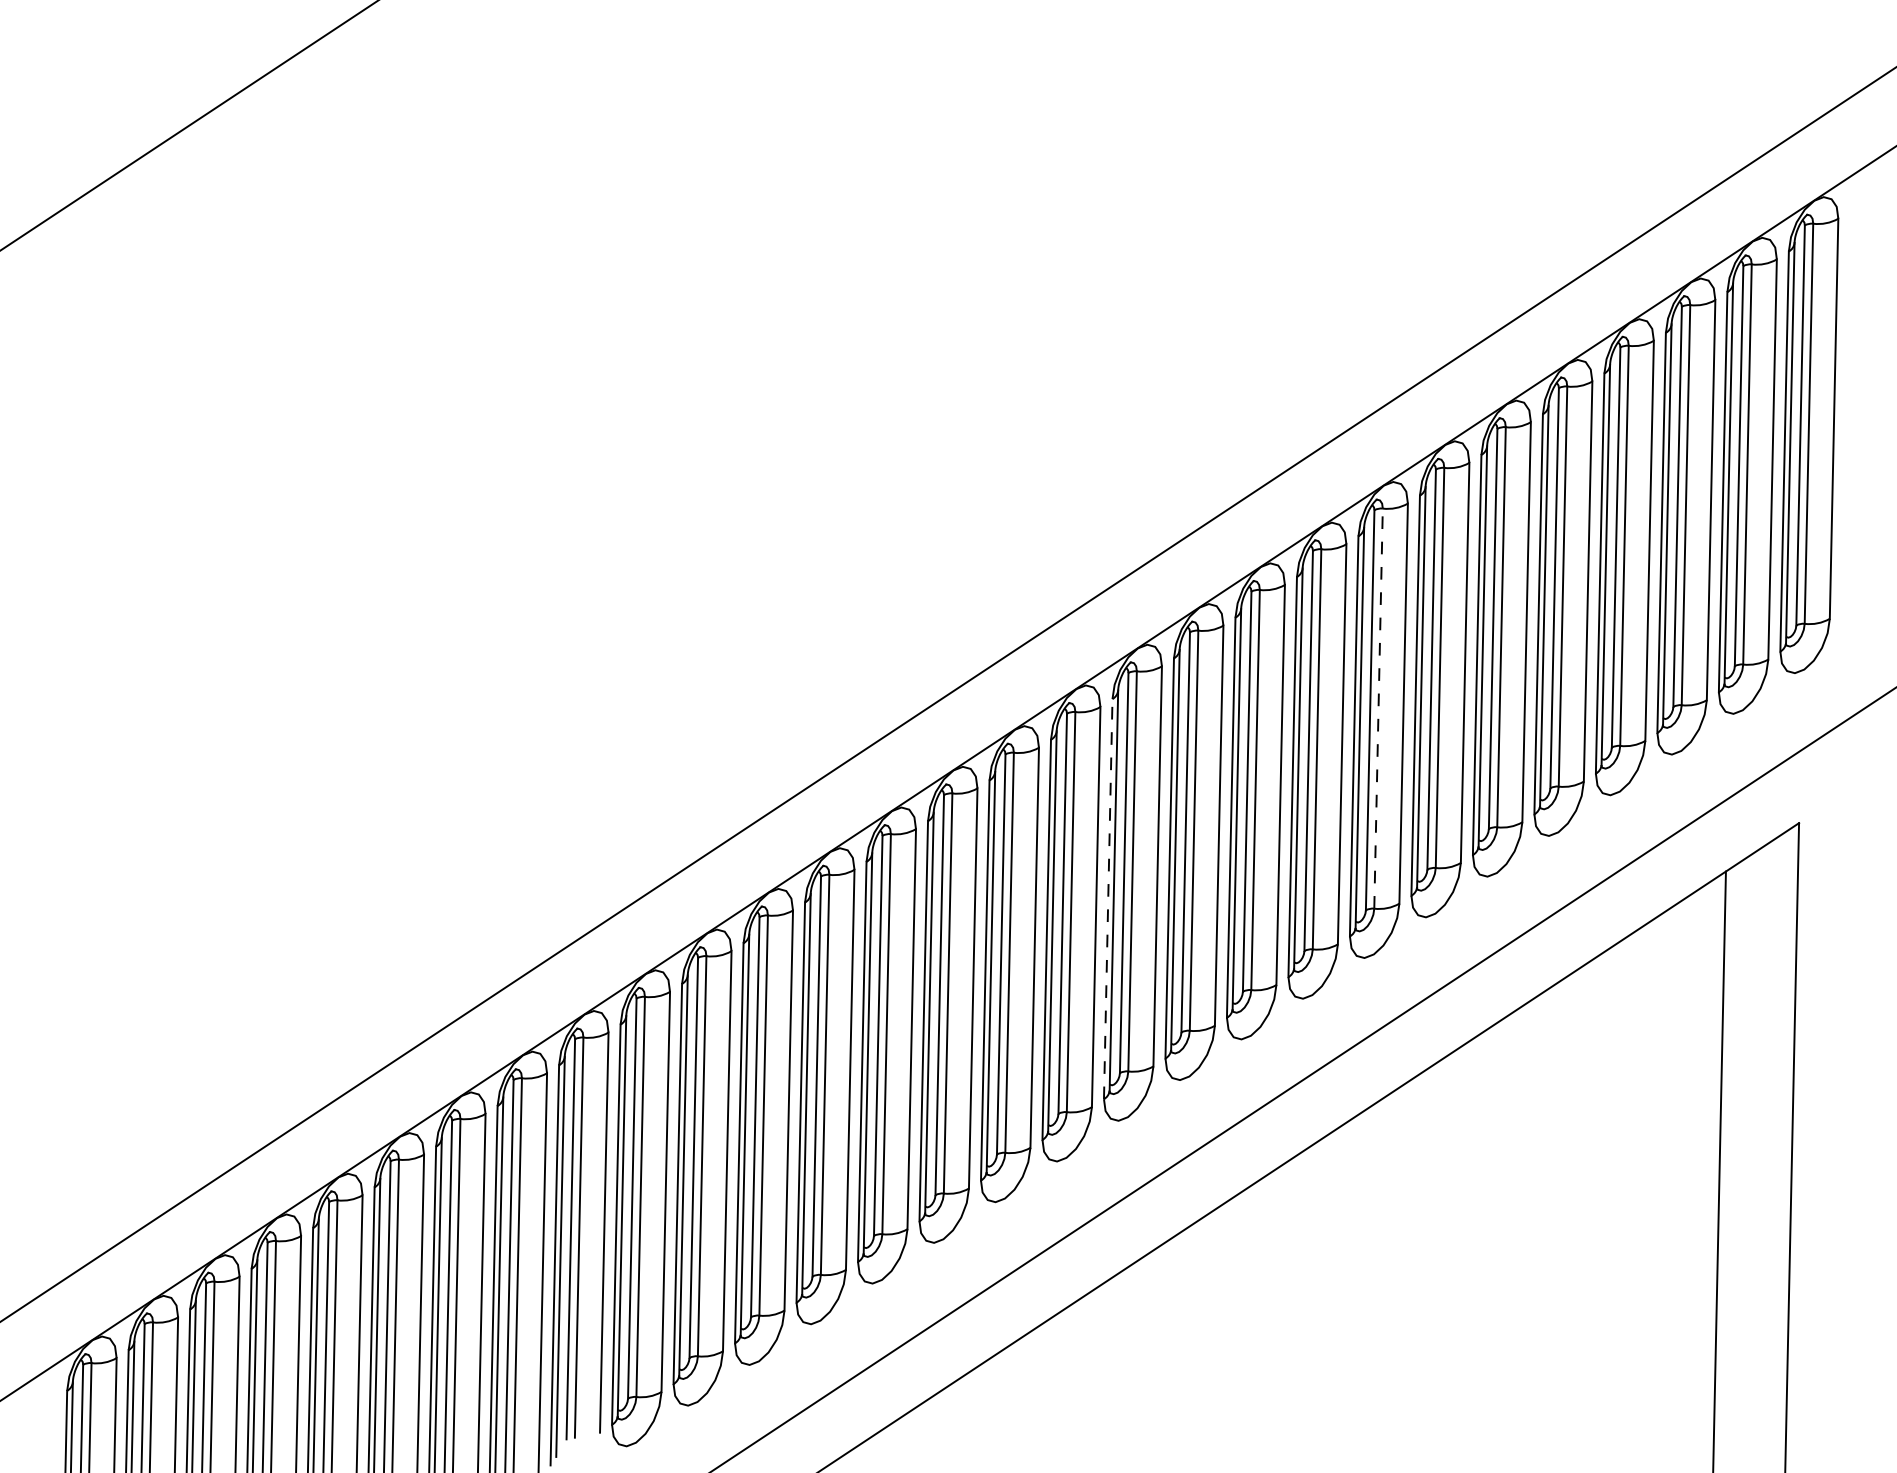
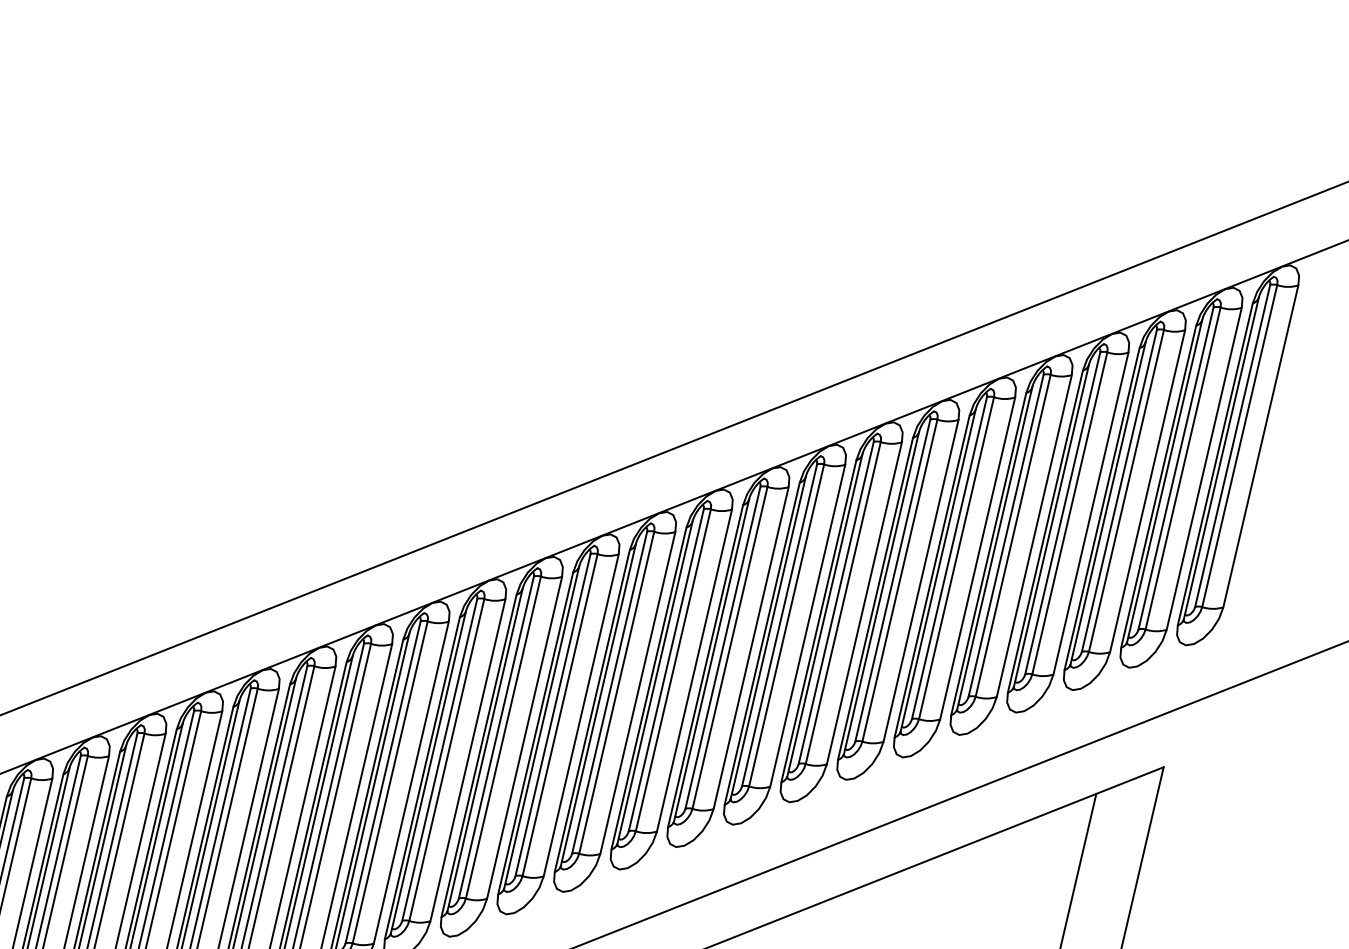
line: (1378, 708) -> (843, 602), dashed -> solid
line: (1108, 898) -> (592, 710), dashed -> solid

